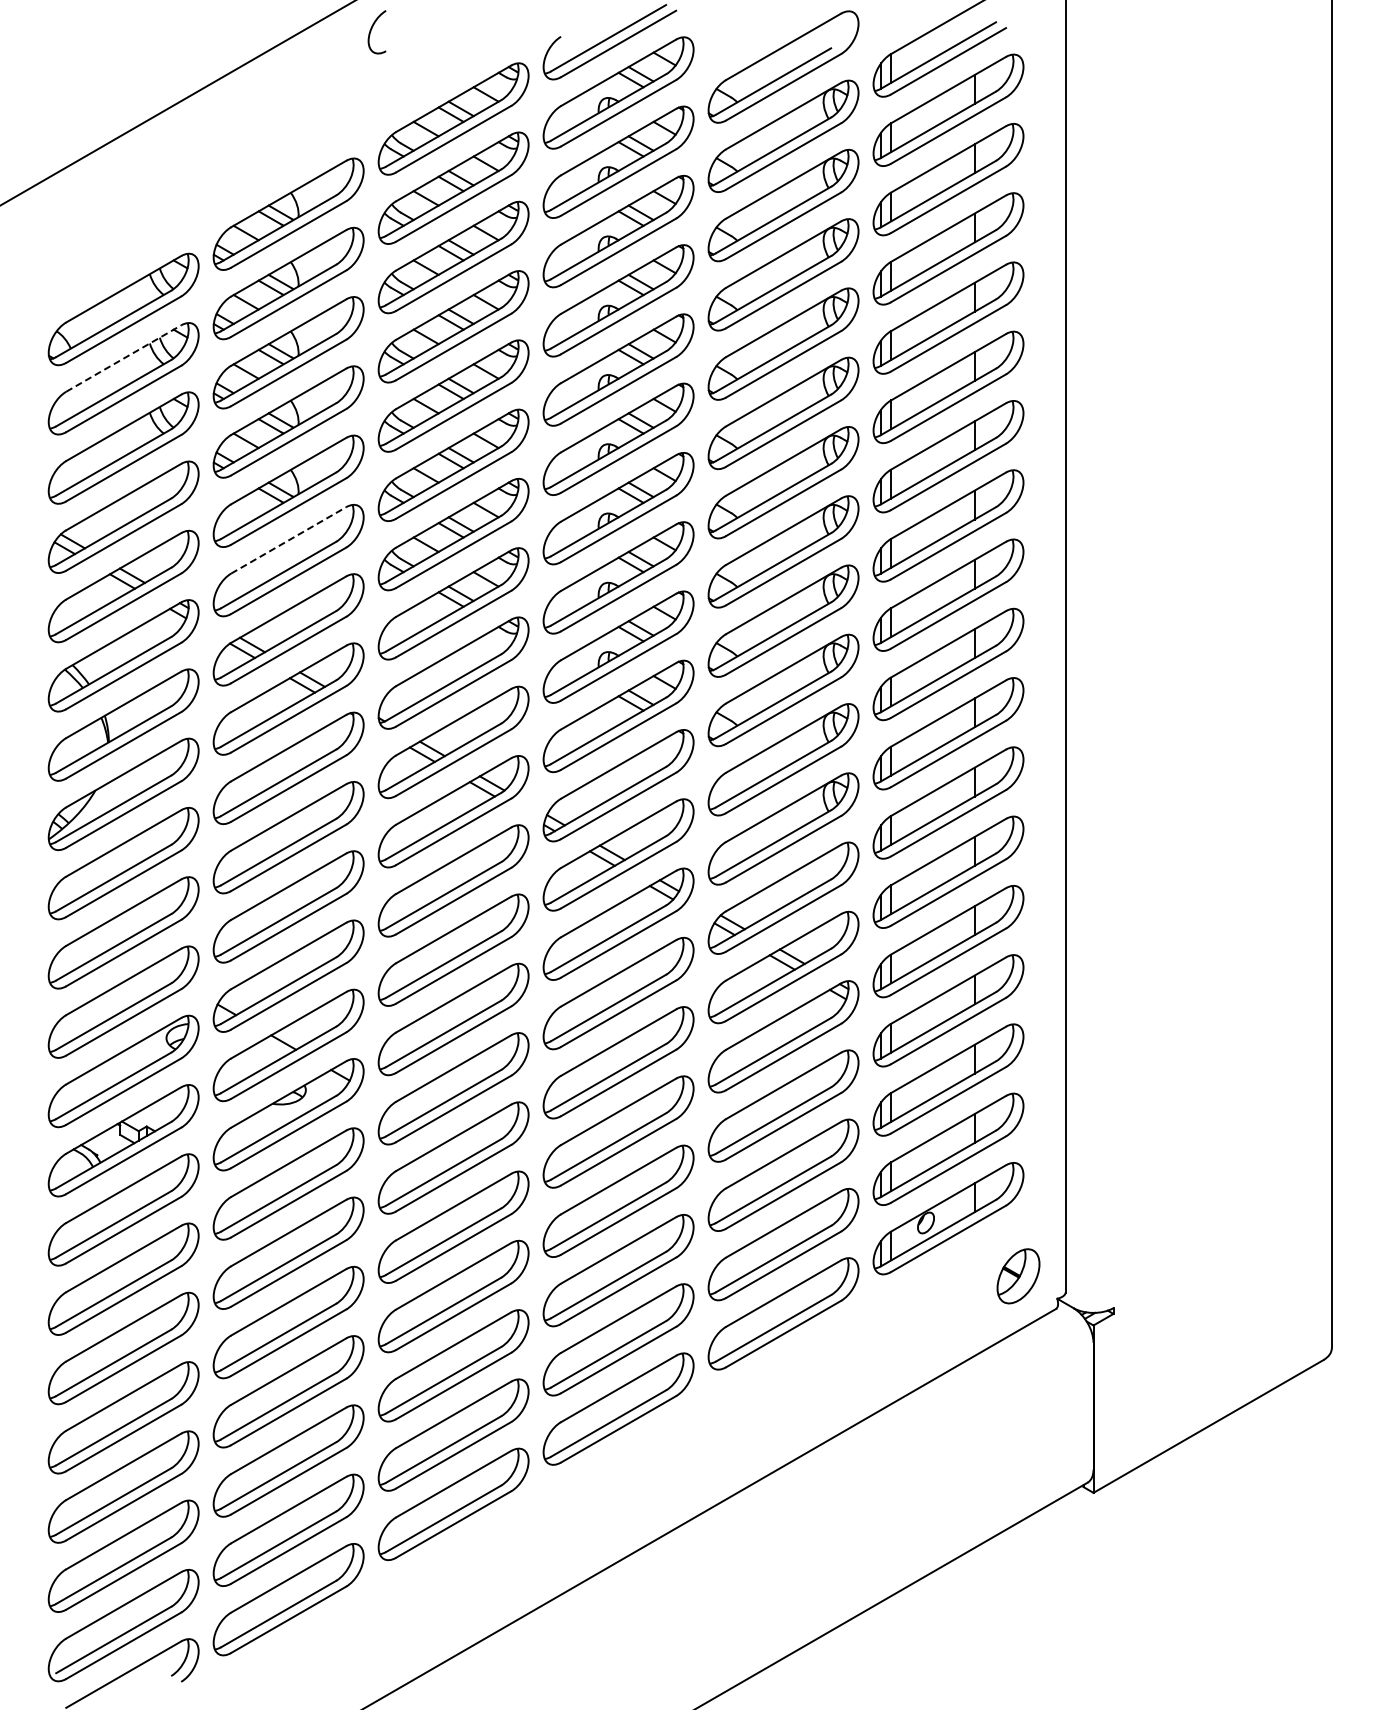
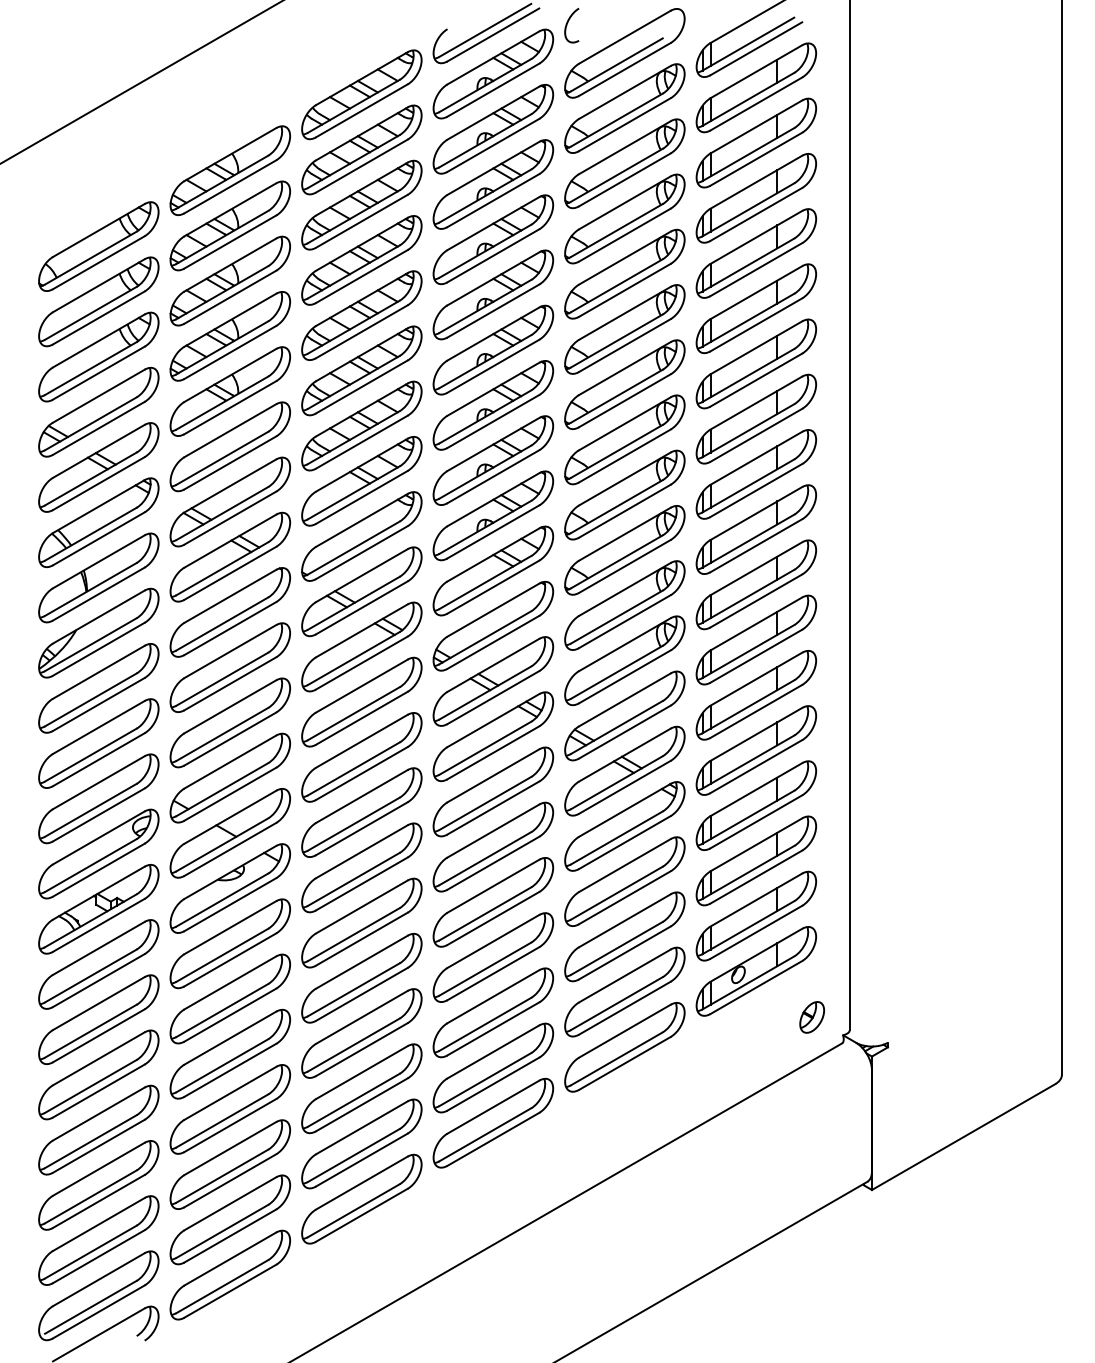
curve: (371, 31) -> (567, 25), moved
line: (124, 358) -> (99, 285), dashed -> solid
line: (289, 540) -> (231, 430), dashed -> solid
part: (1018, 1276) -> (812, 1017), size x0.71

